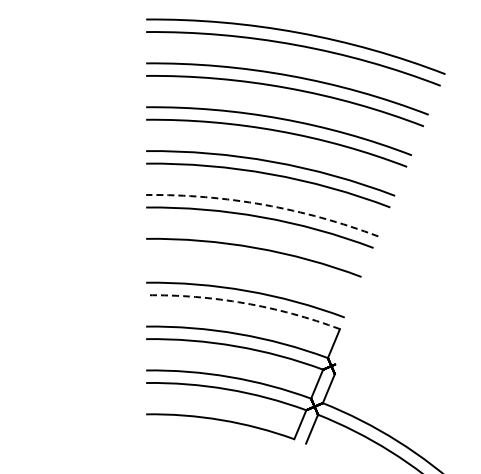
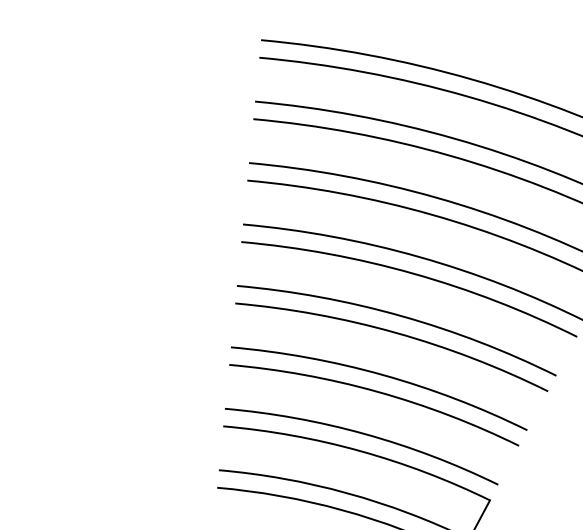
arc: (264, 204) -> (401, 315), dashed -> solid
arc: (252, 261) -> (376, 393), added
arc: (244, 303) -> (359, 451), dashed -> solid

